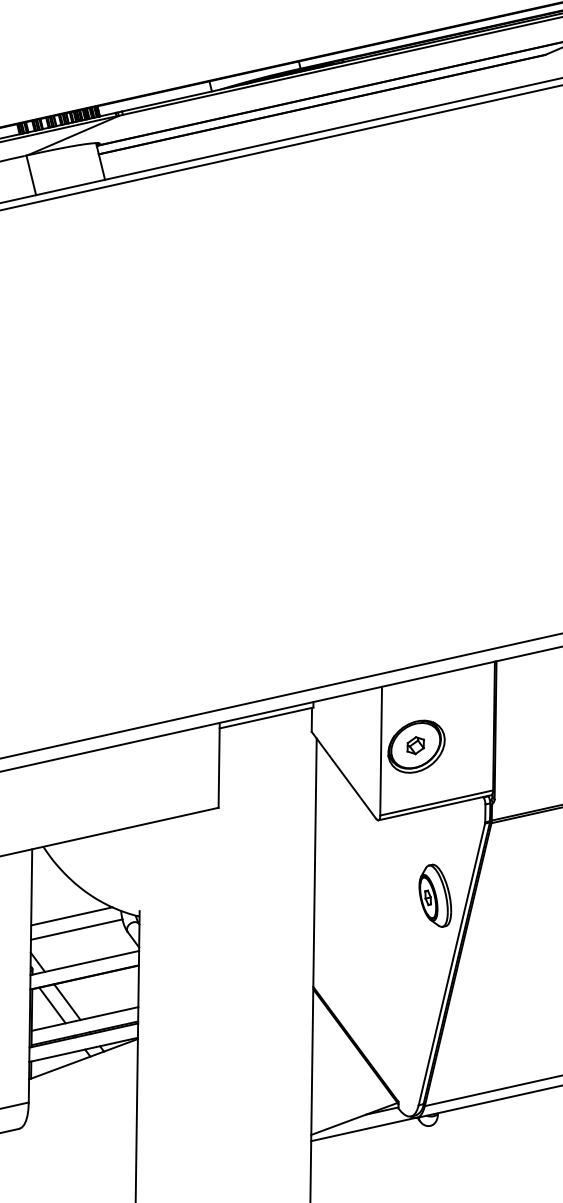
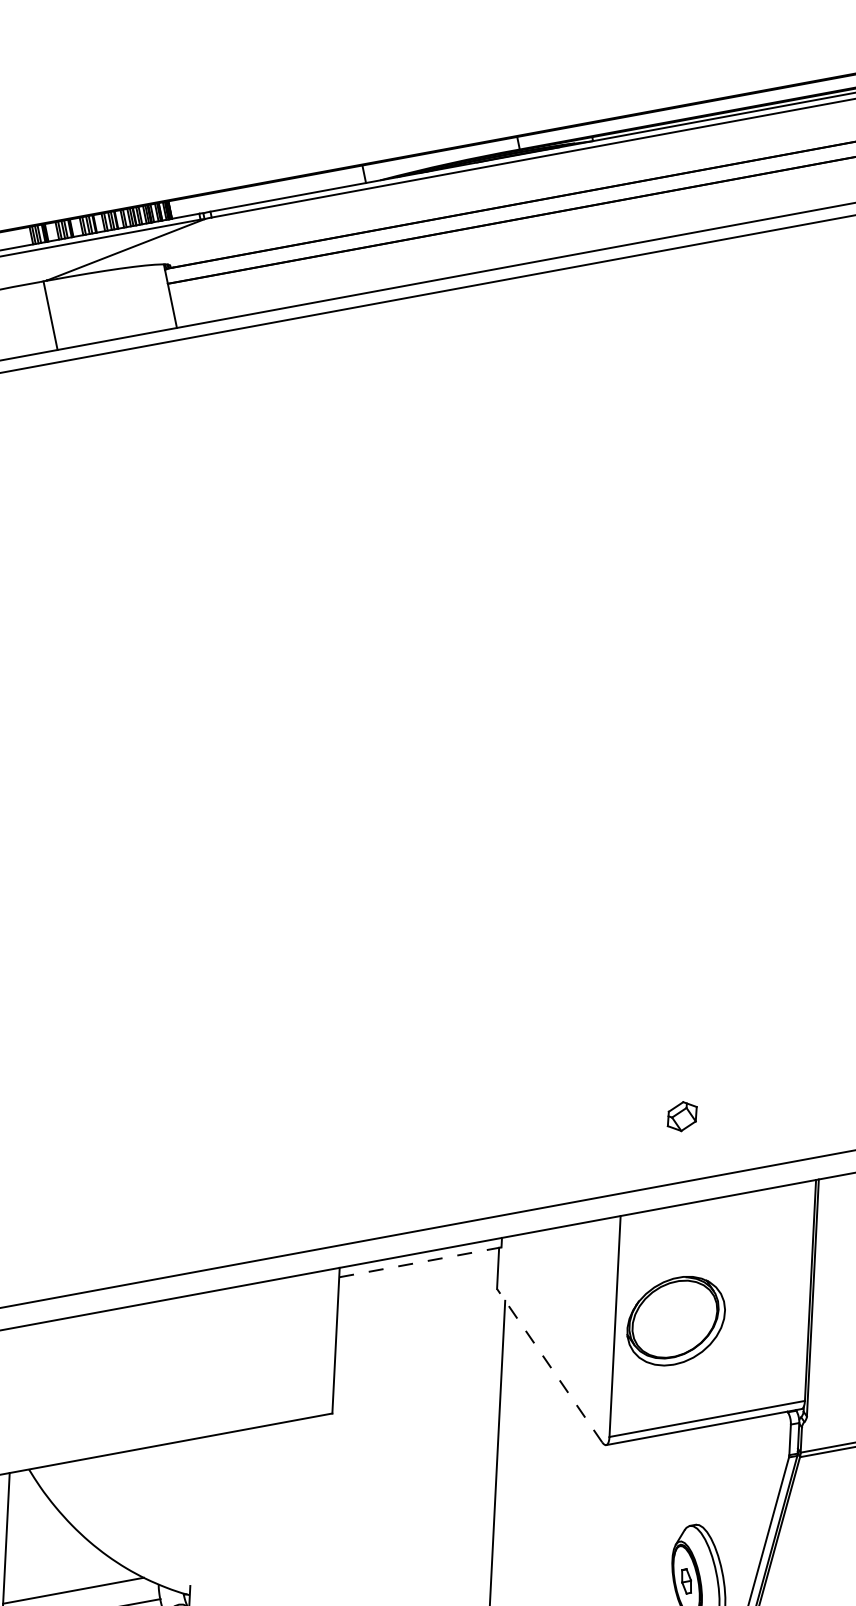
line: (267, 717) -> (422, 1261), solid -> dashed
part: (415, 745) -> (681, 1116), moved
line: (343, 774) -> (548, 1364), solid -> dashed

